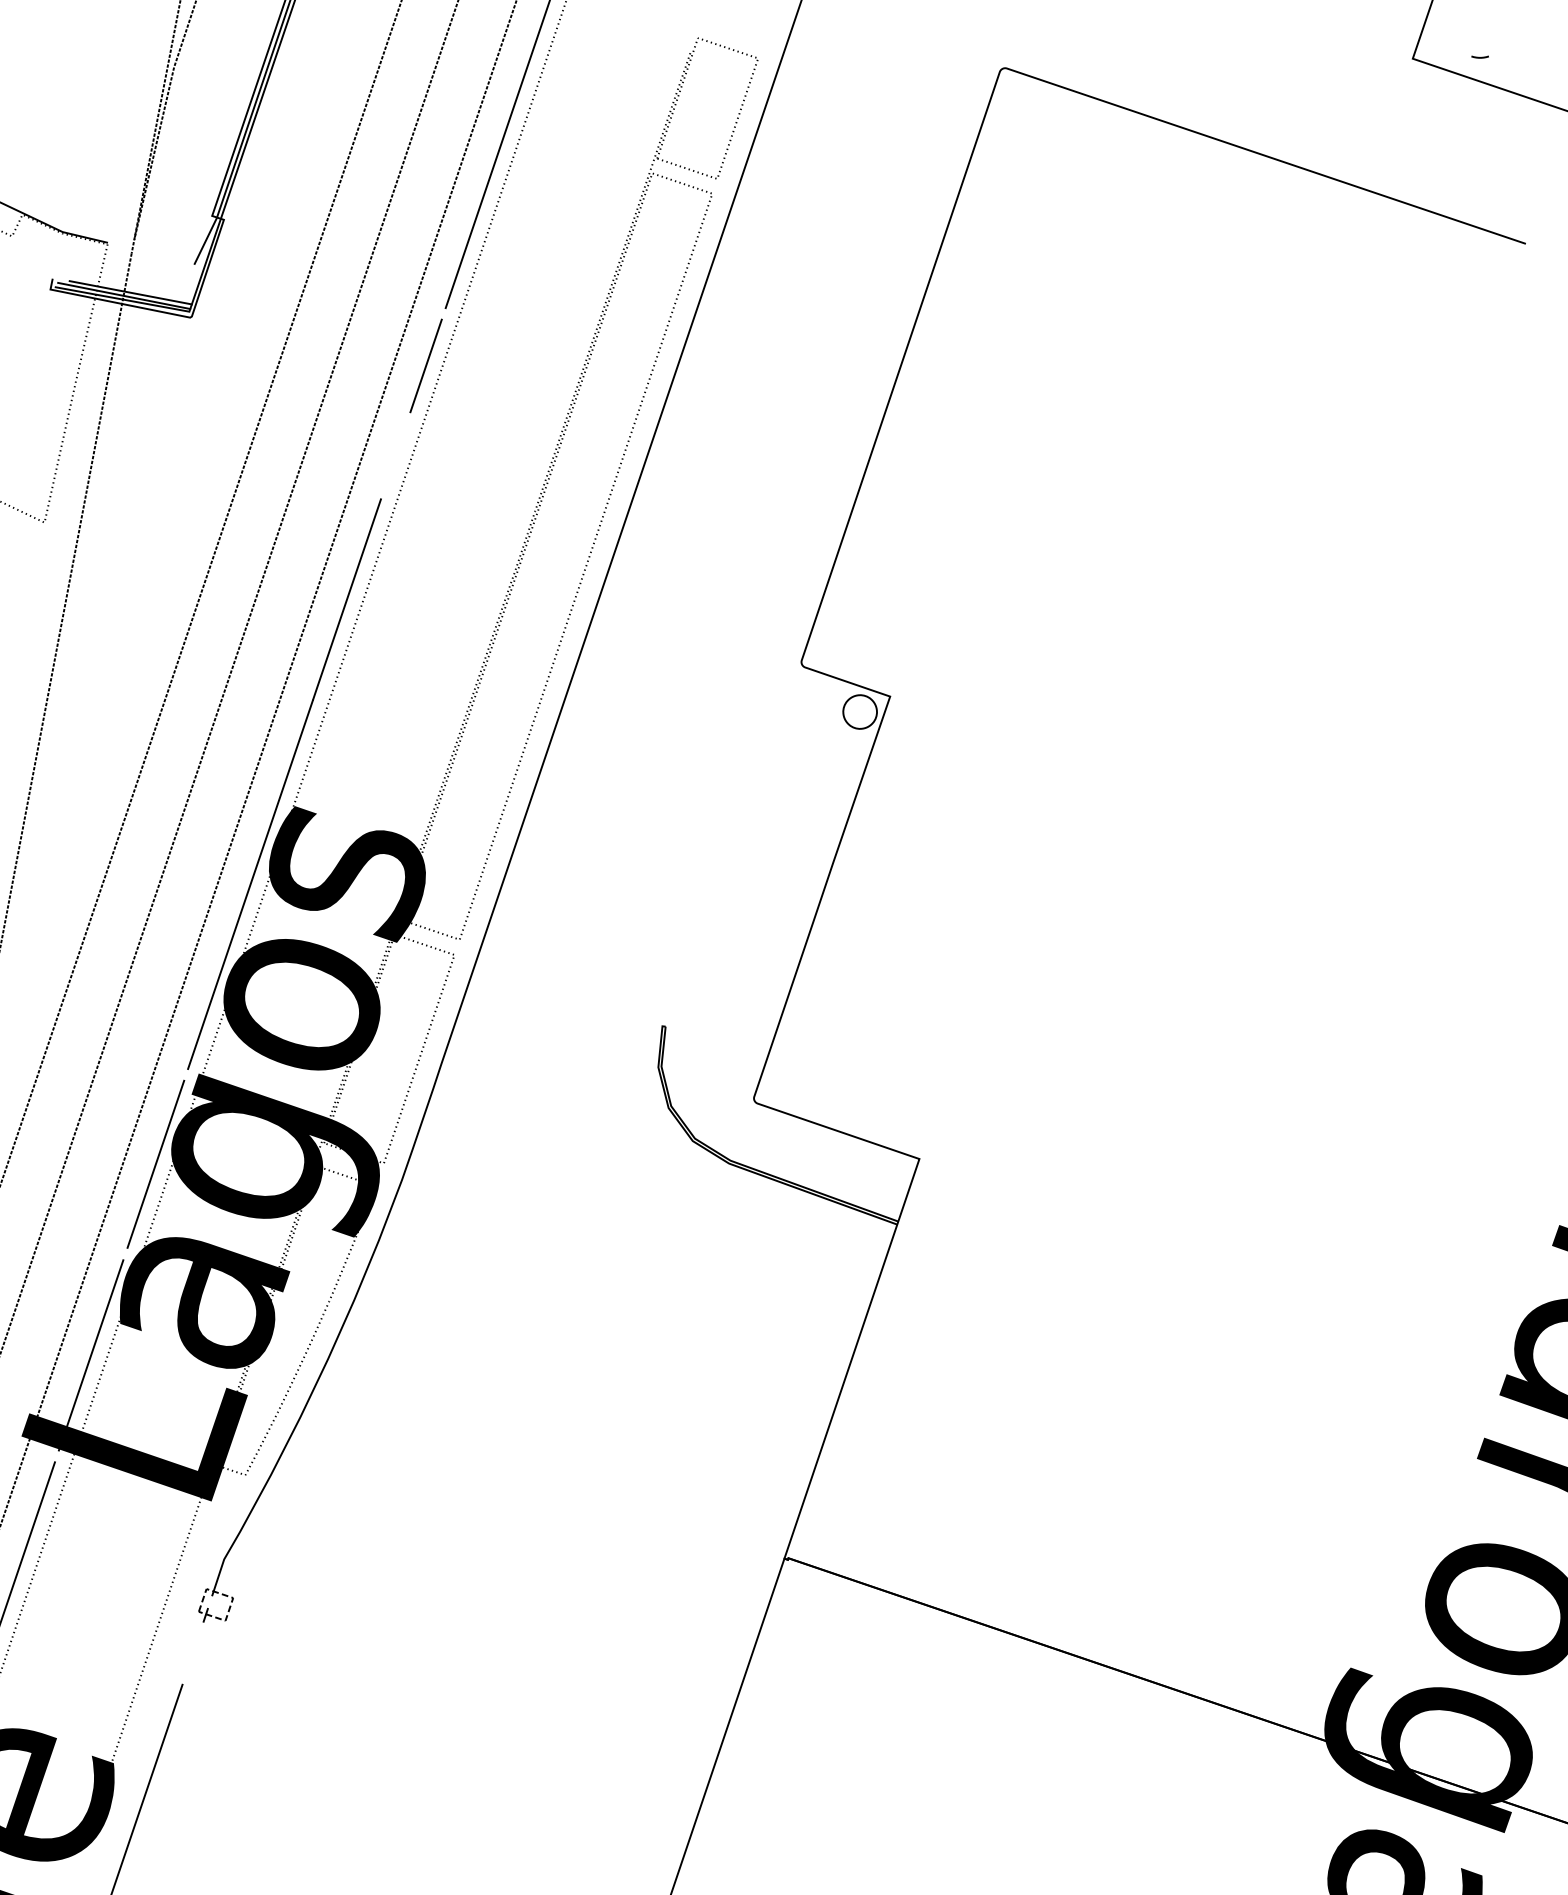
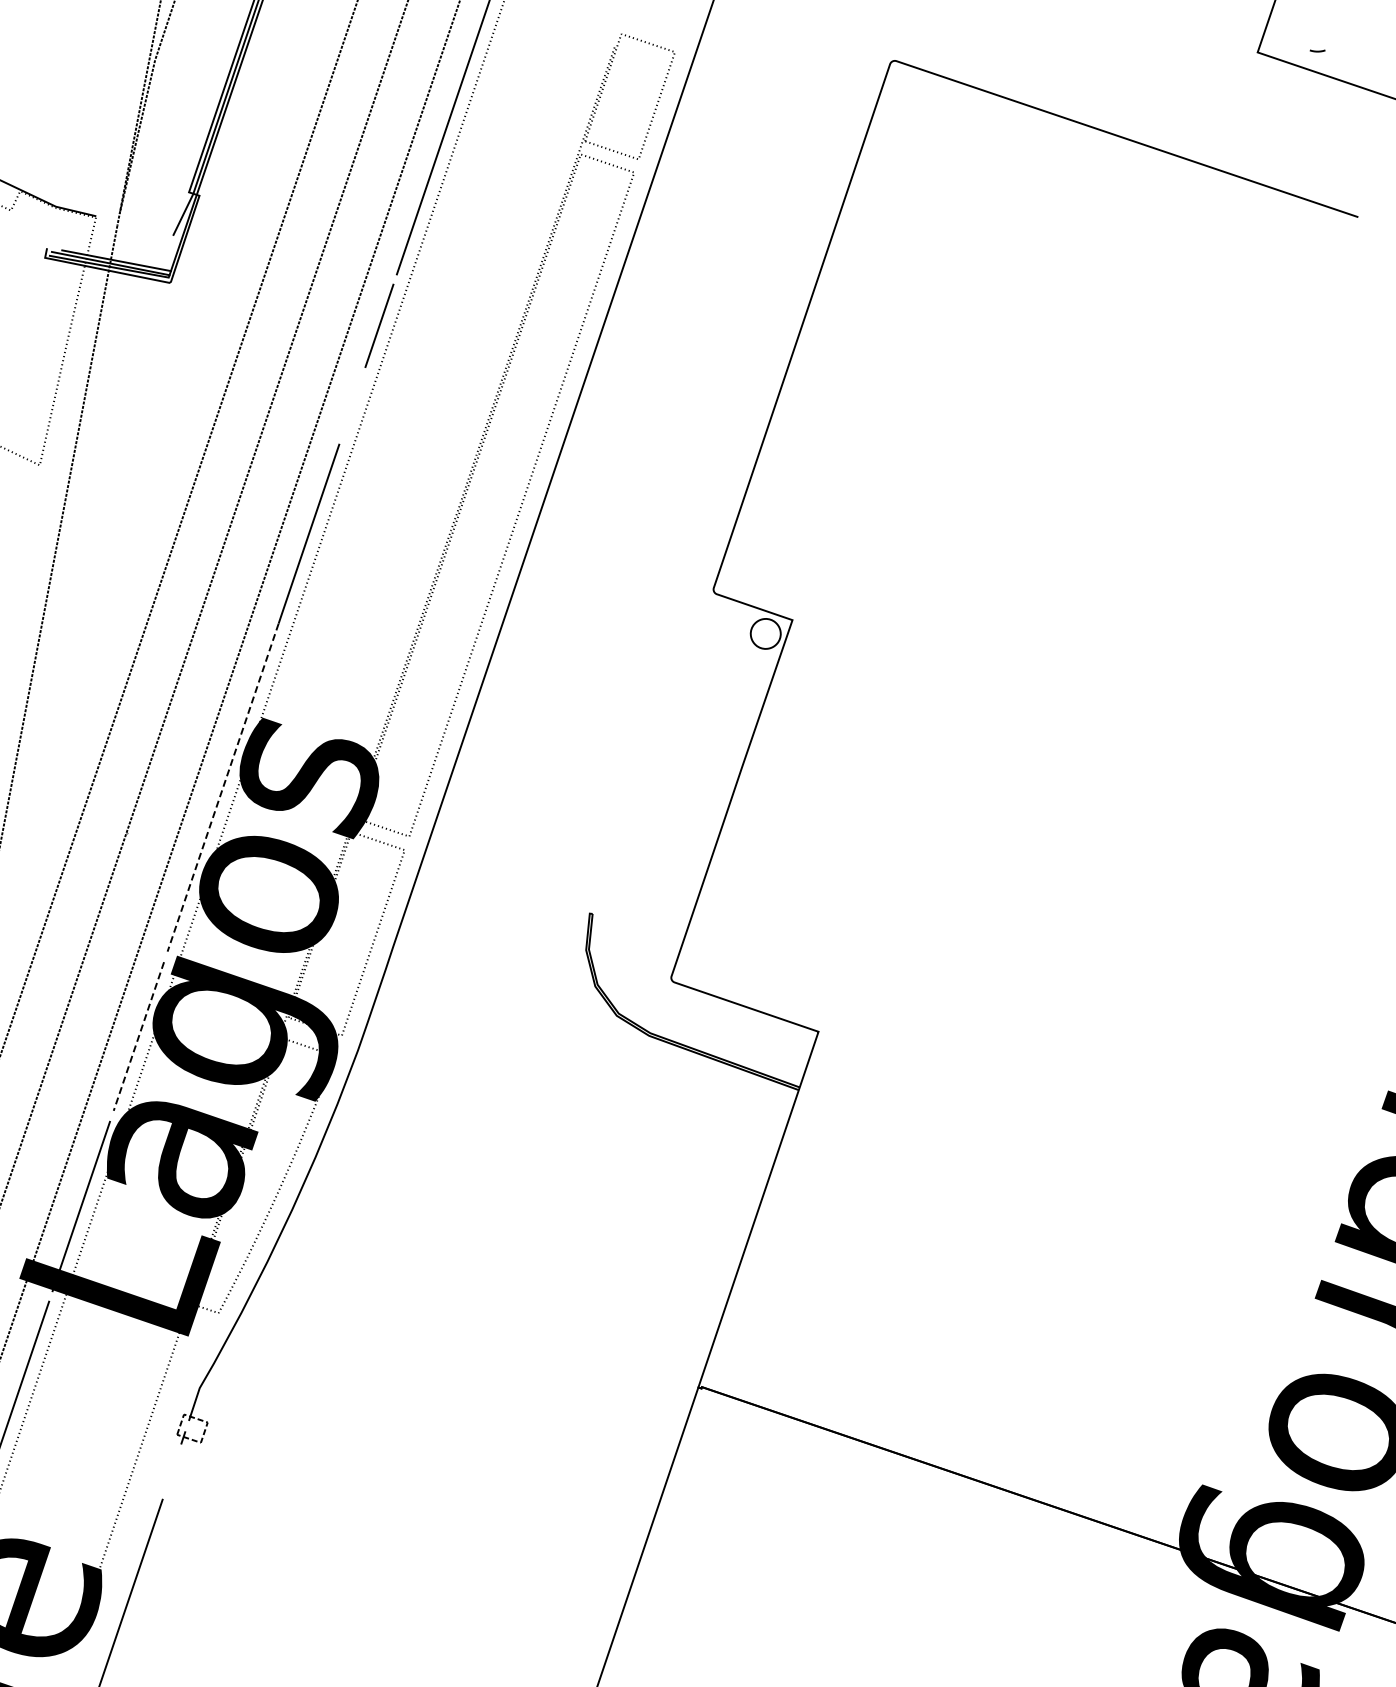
line: (249, 885) -> (222, 788), solid -> dashed
line: (155, 1164) -> (138, 1036), solid -> dashed

